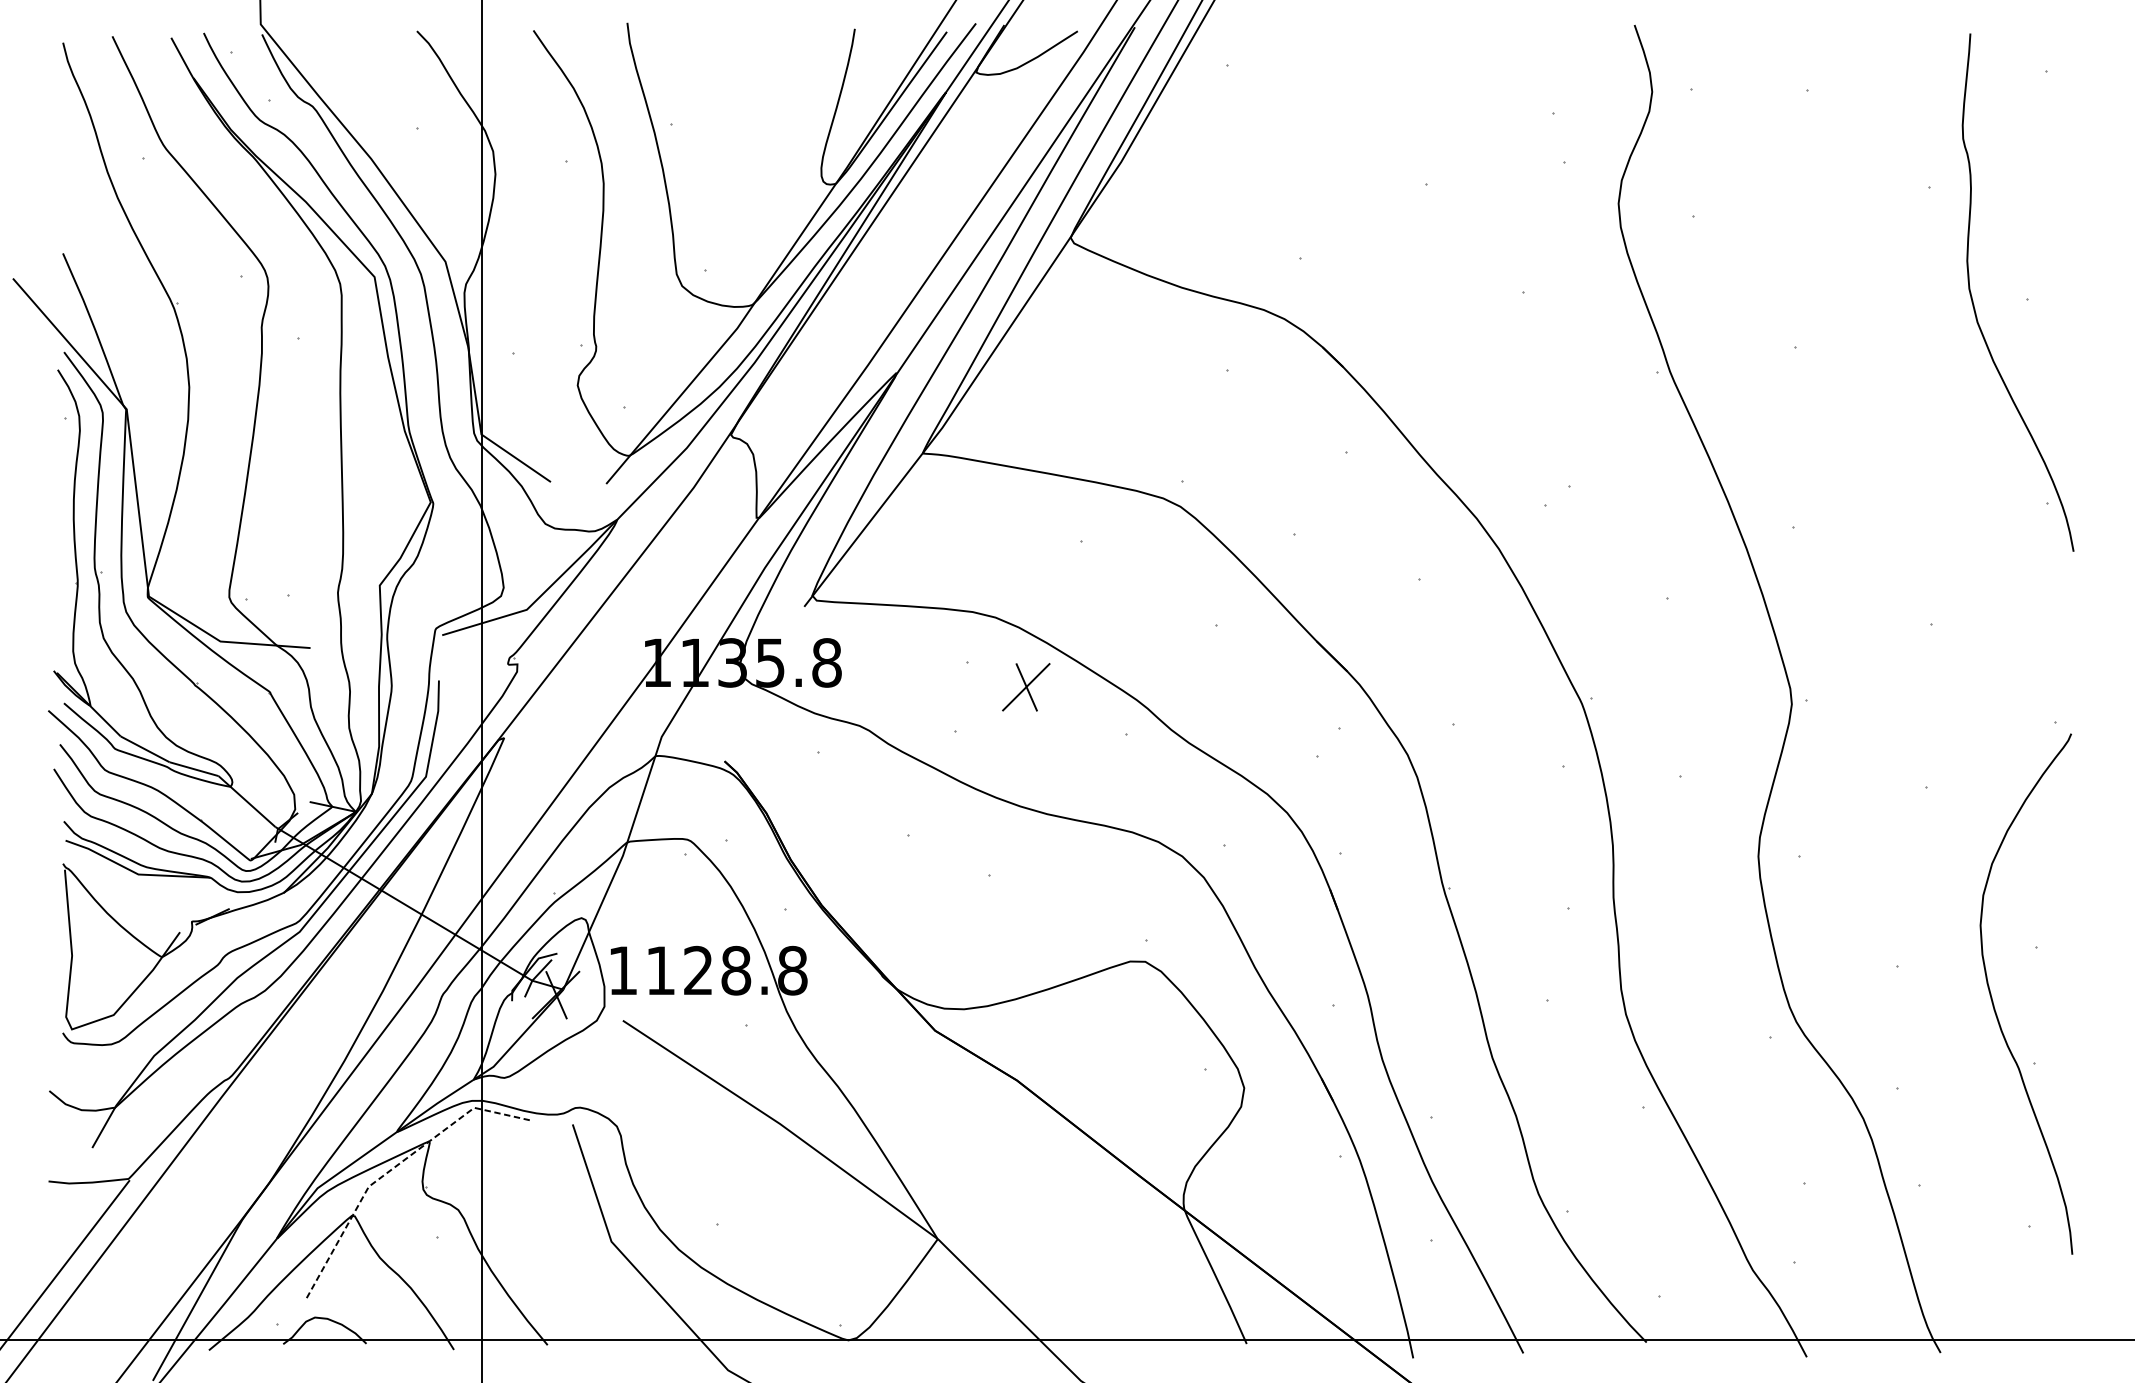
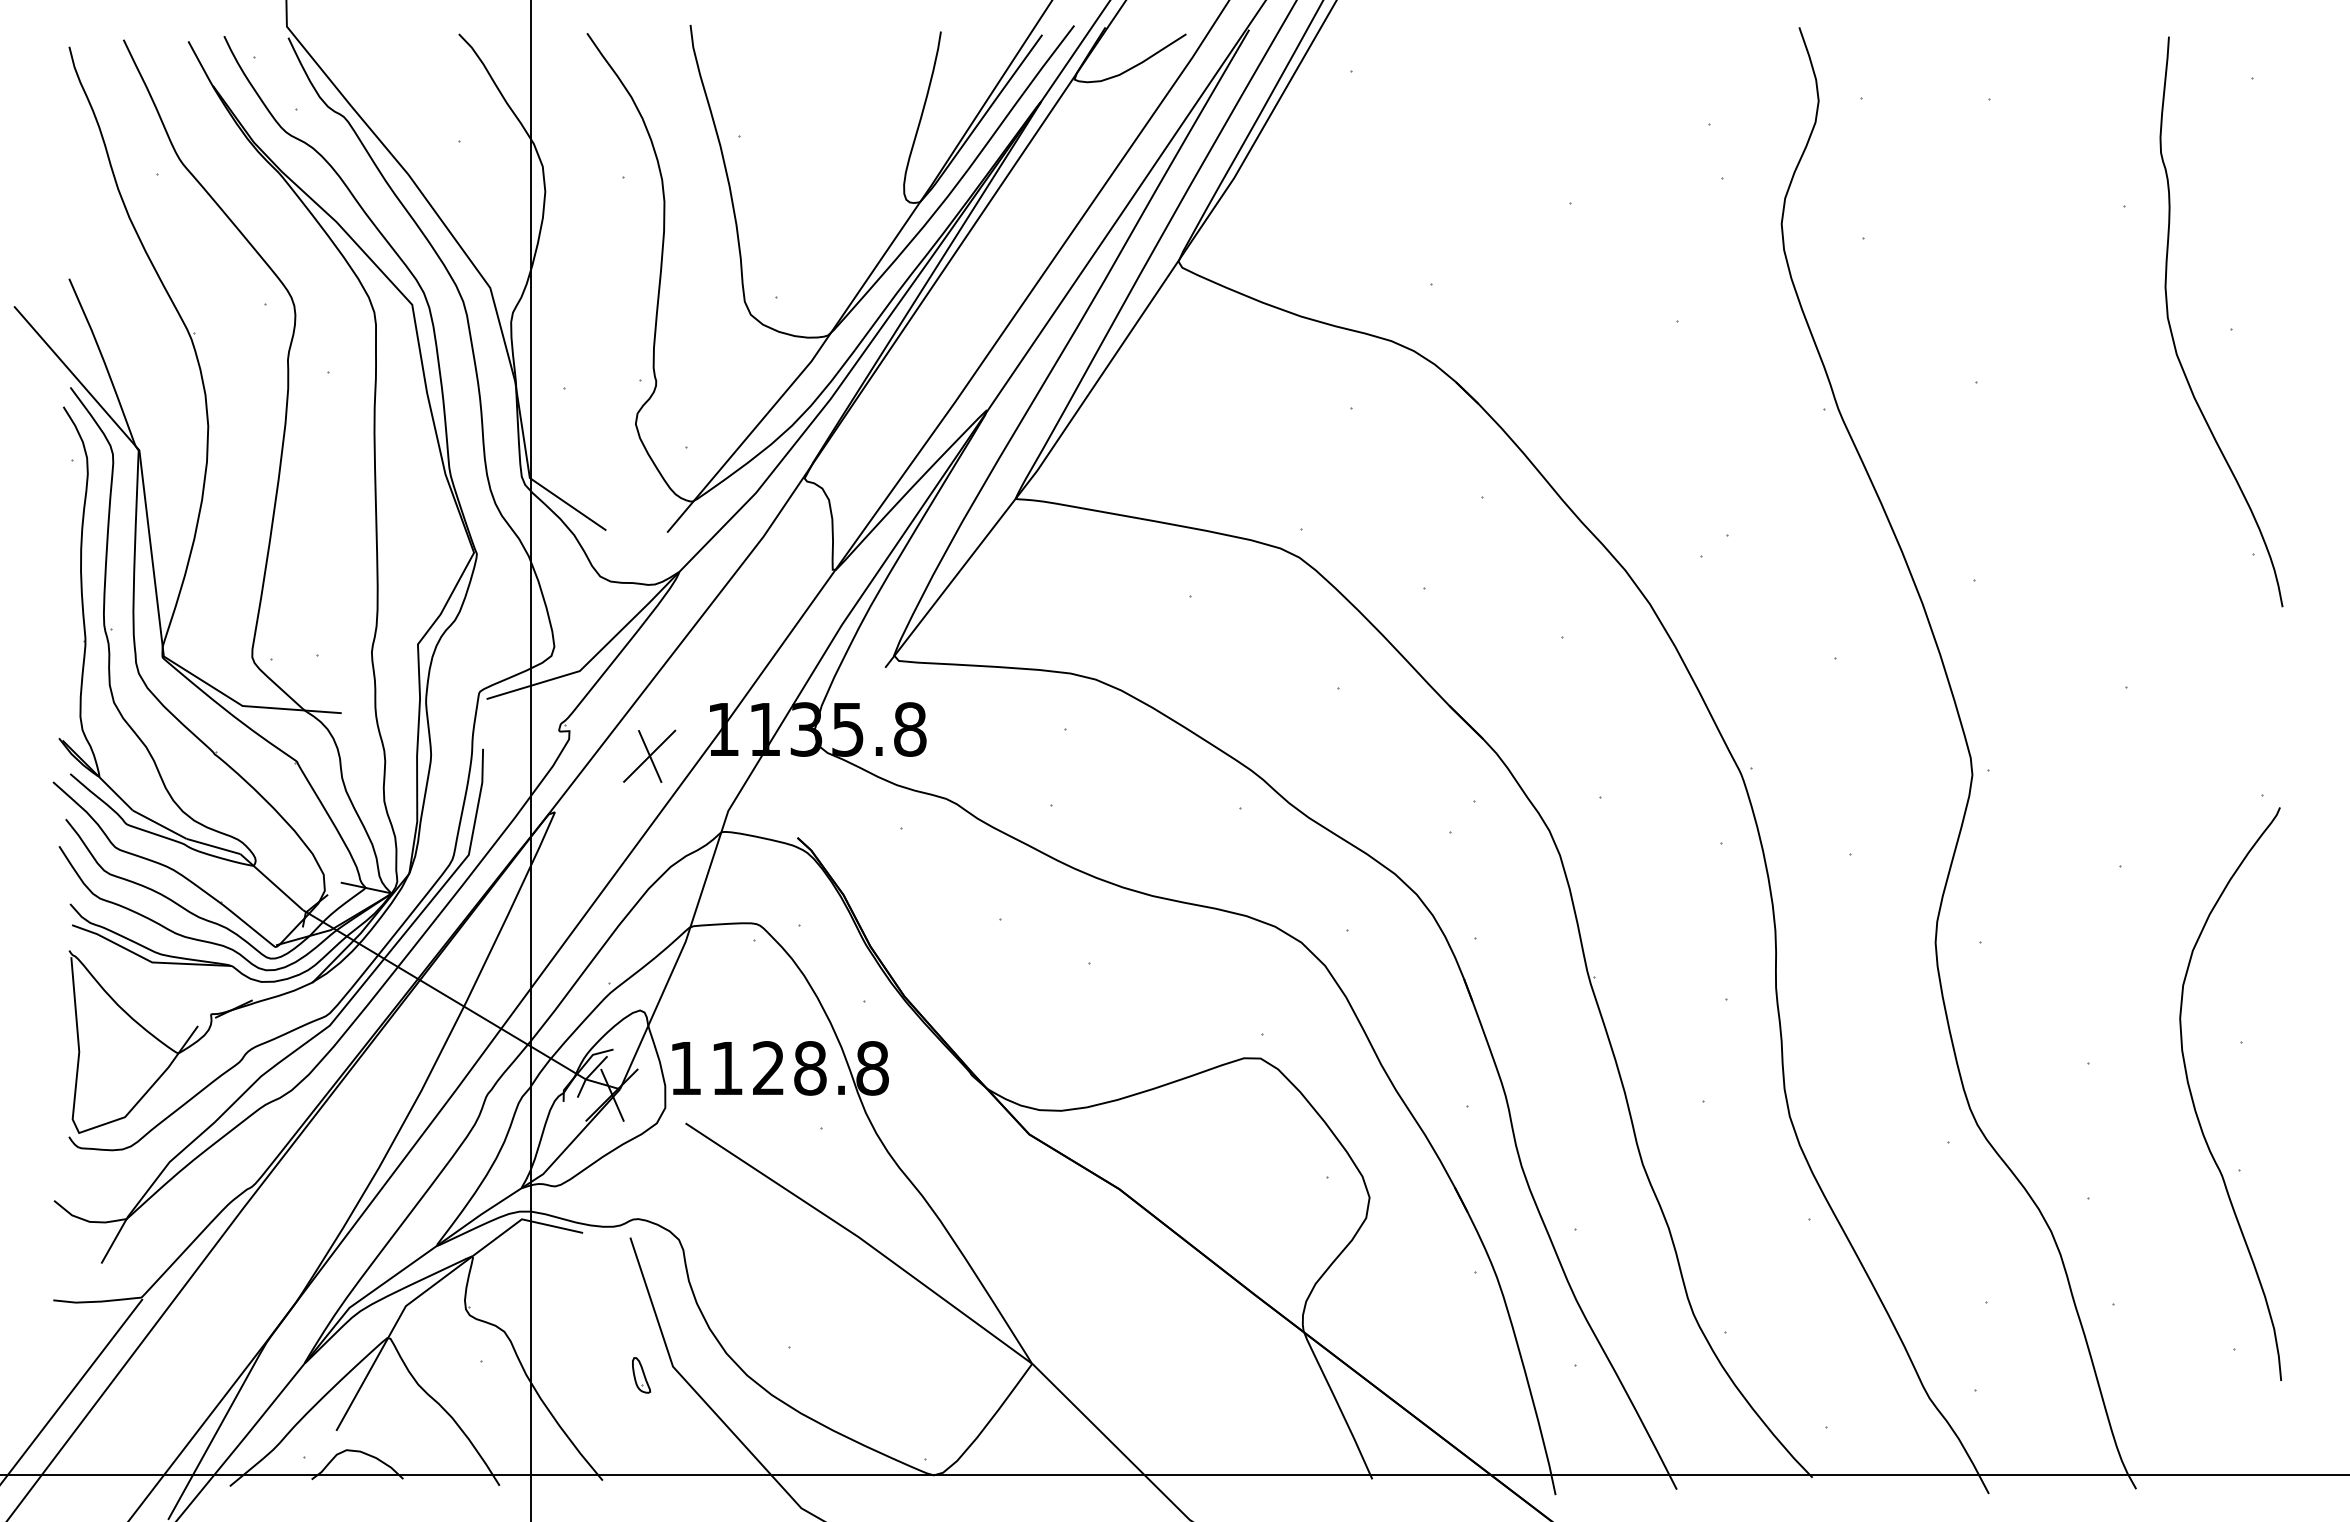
part: (1026, 686) -> (649, 755), moved
line: (392, 1168) -> (431, 1286), dashed -> solid
part: (582, 1249) -> (641, 1375), added

